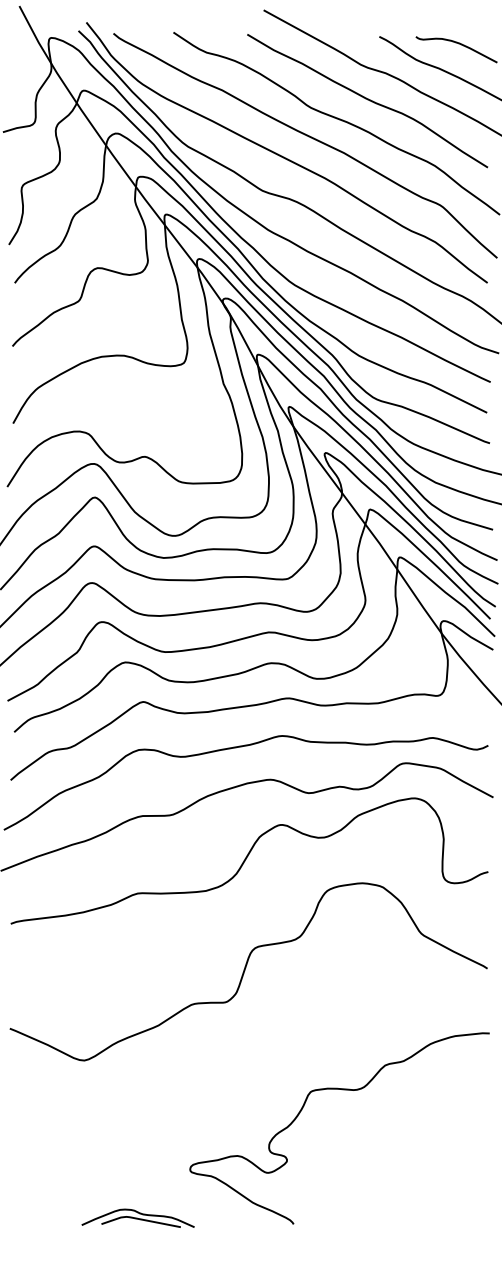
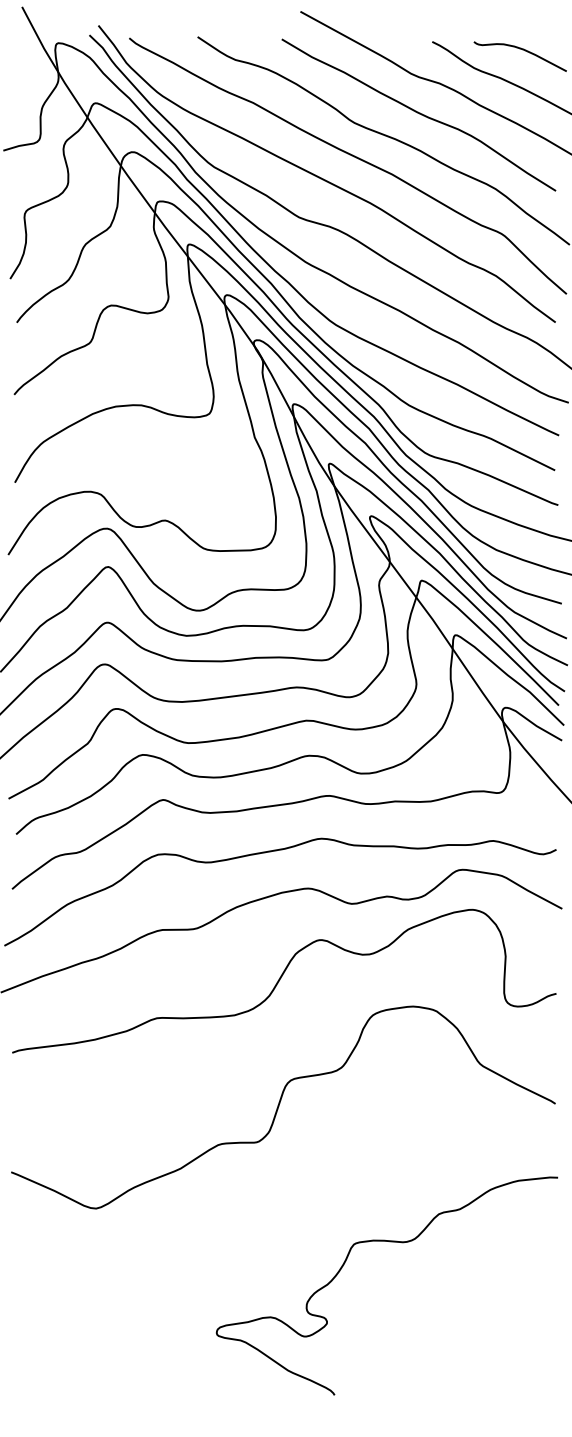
part: (137, 1217) -> (156, 1387), removed

